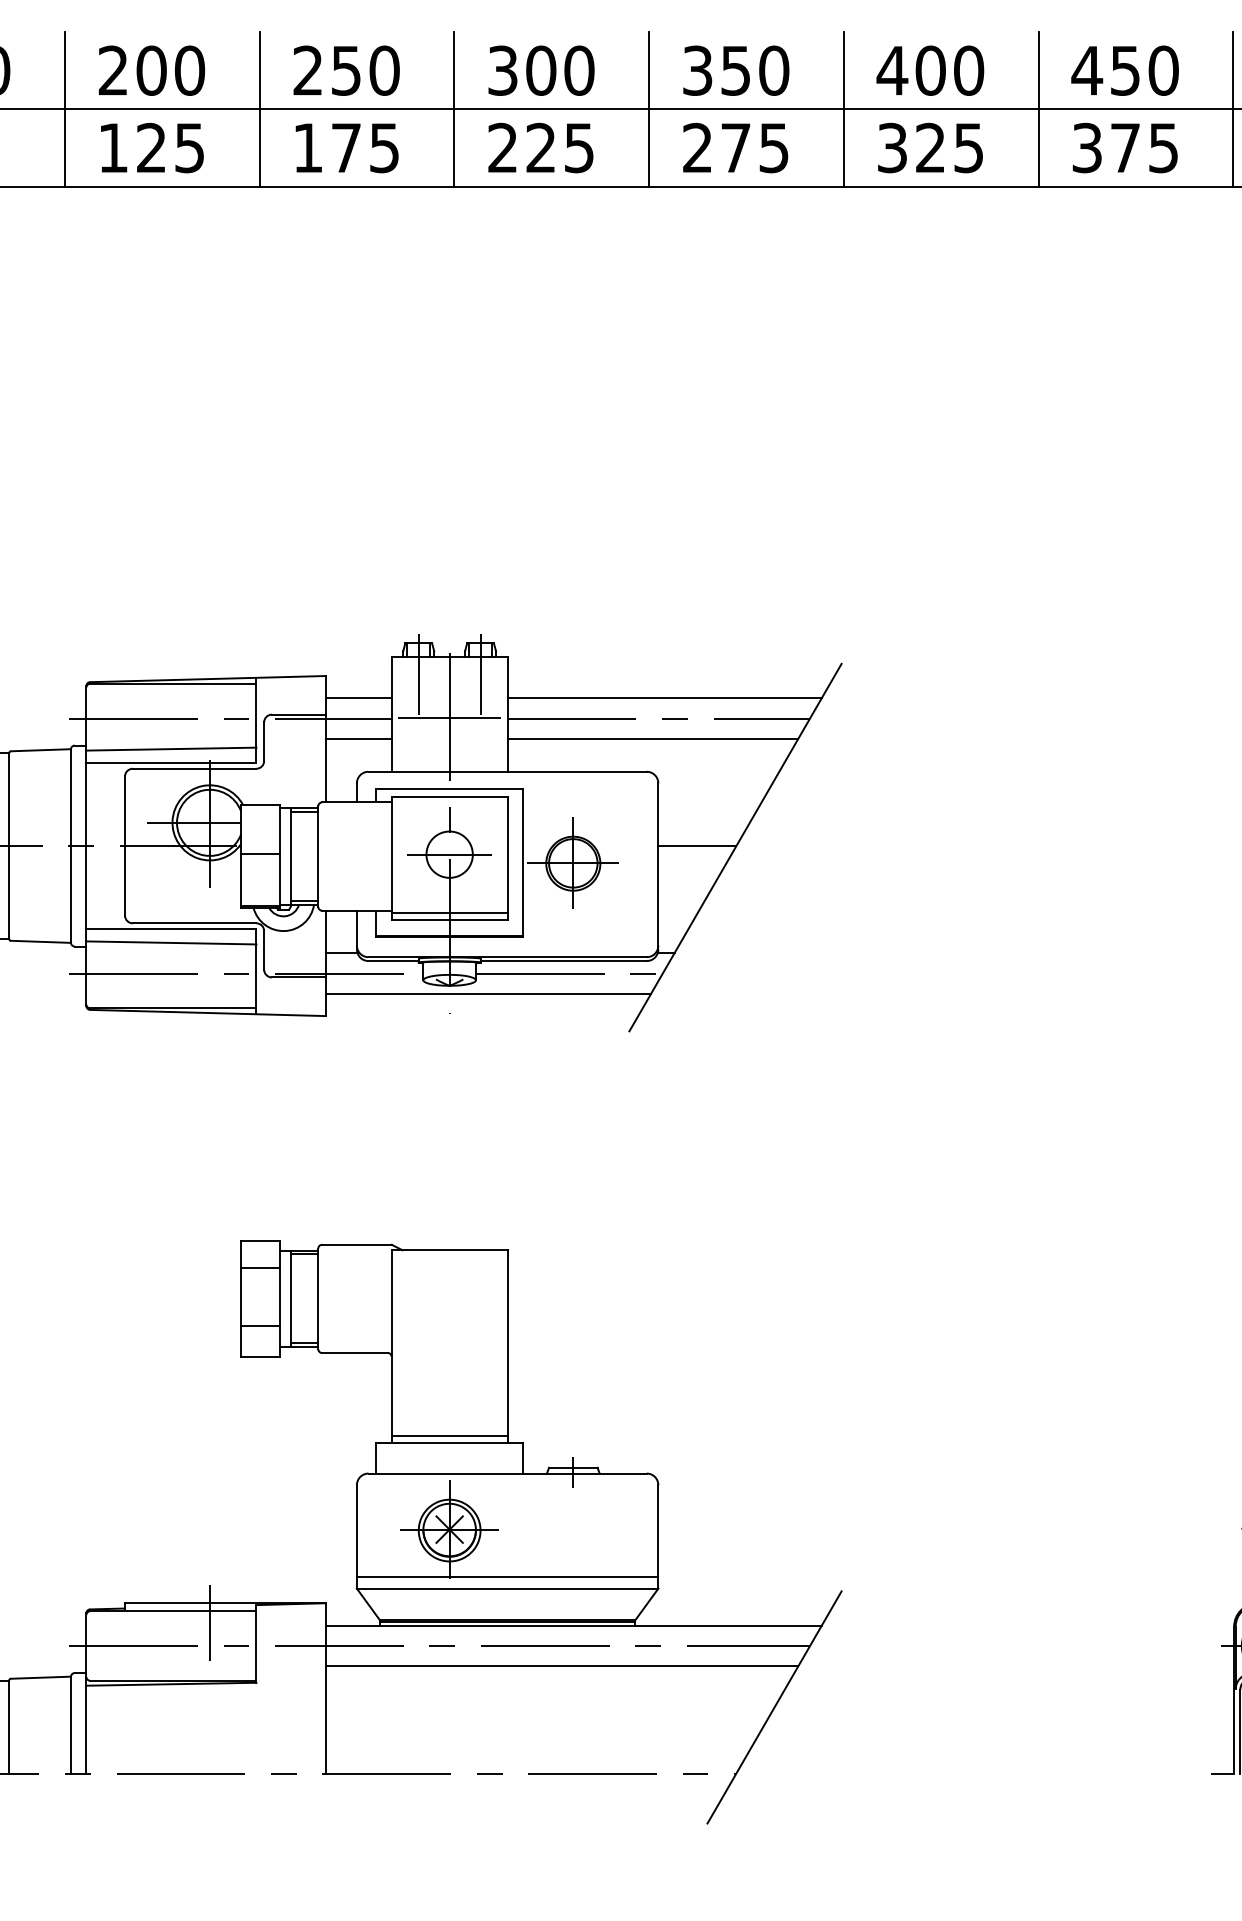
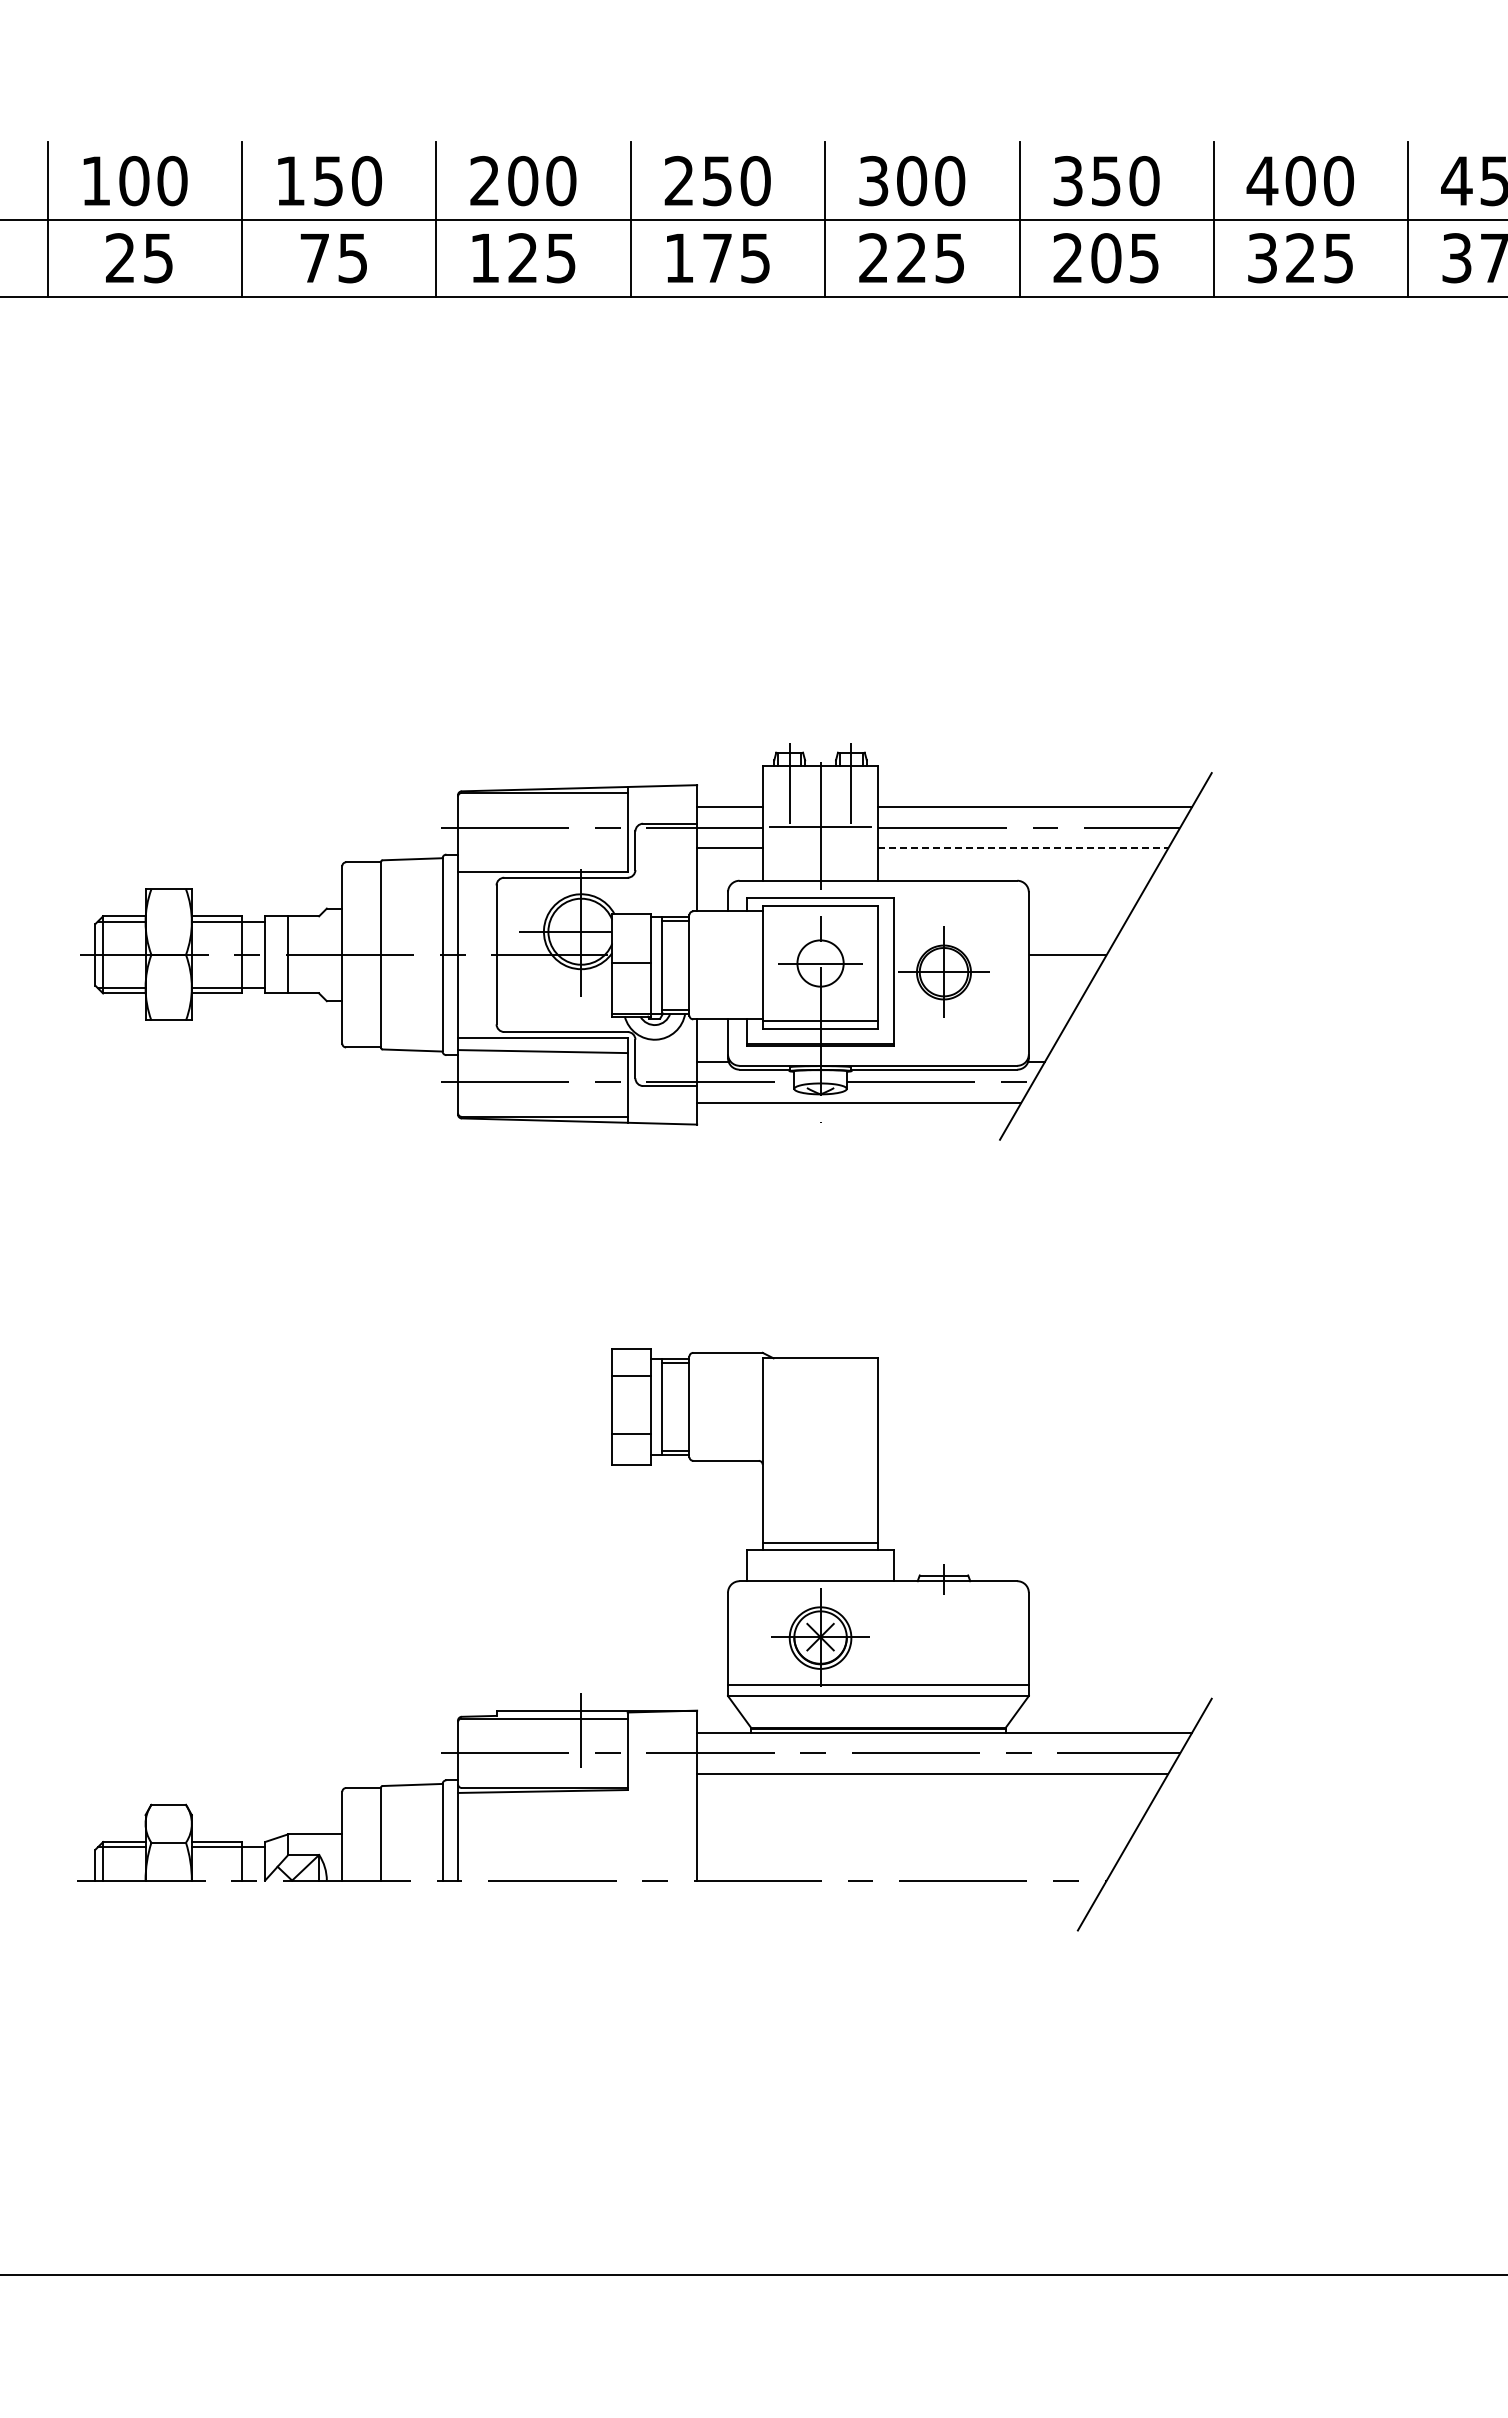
text: (736, 148) -> (1106, 258), 275 -> 205
line: (652, 739) -> (1023, 848), solid -> dashed
line: (171, 748) -> (542, 857), removed

